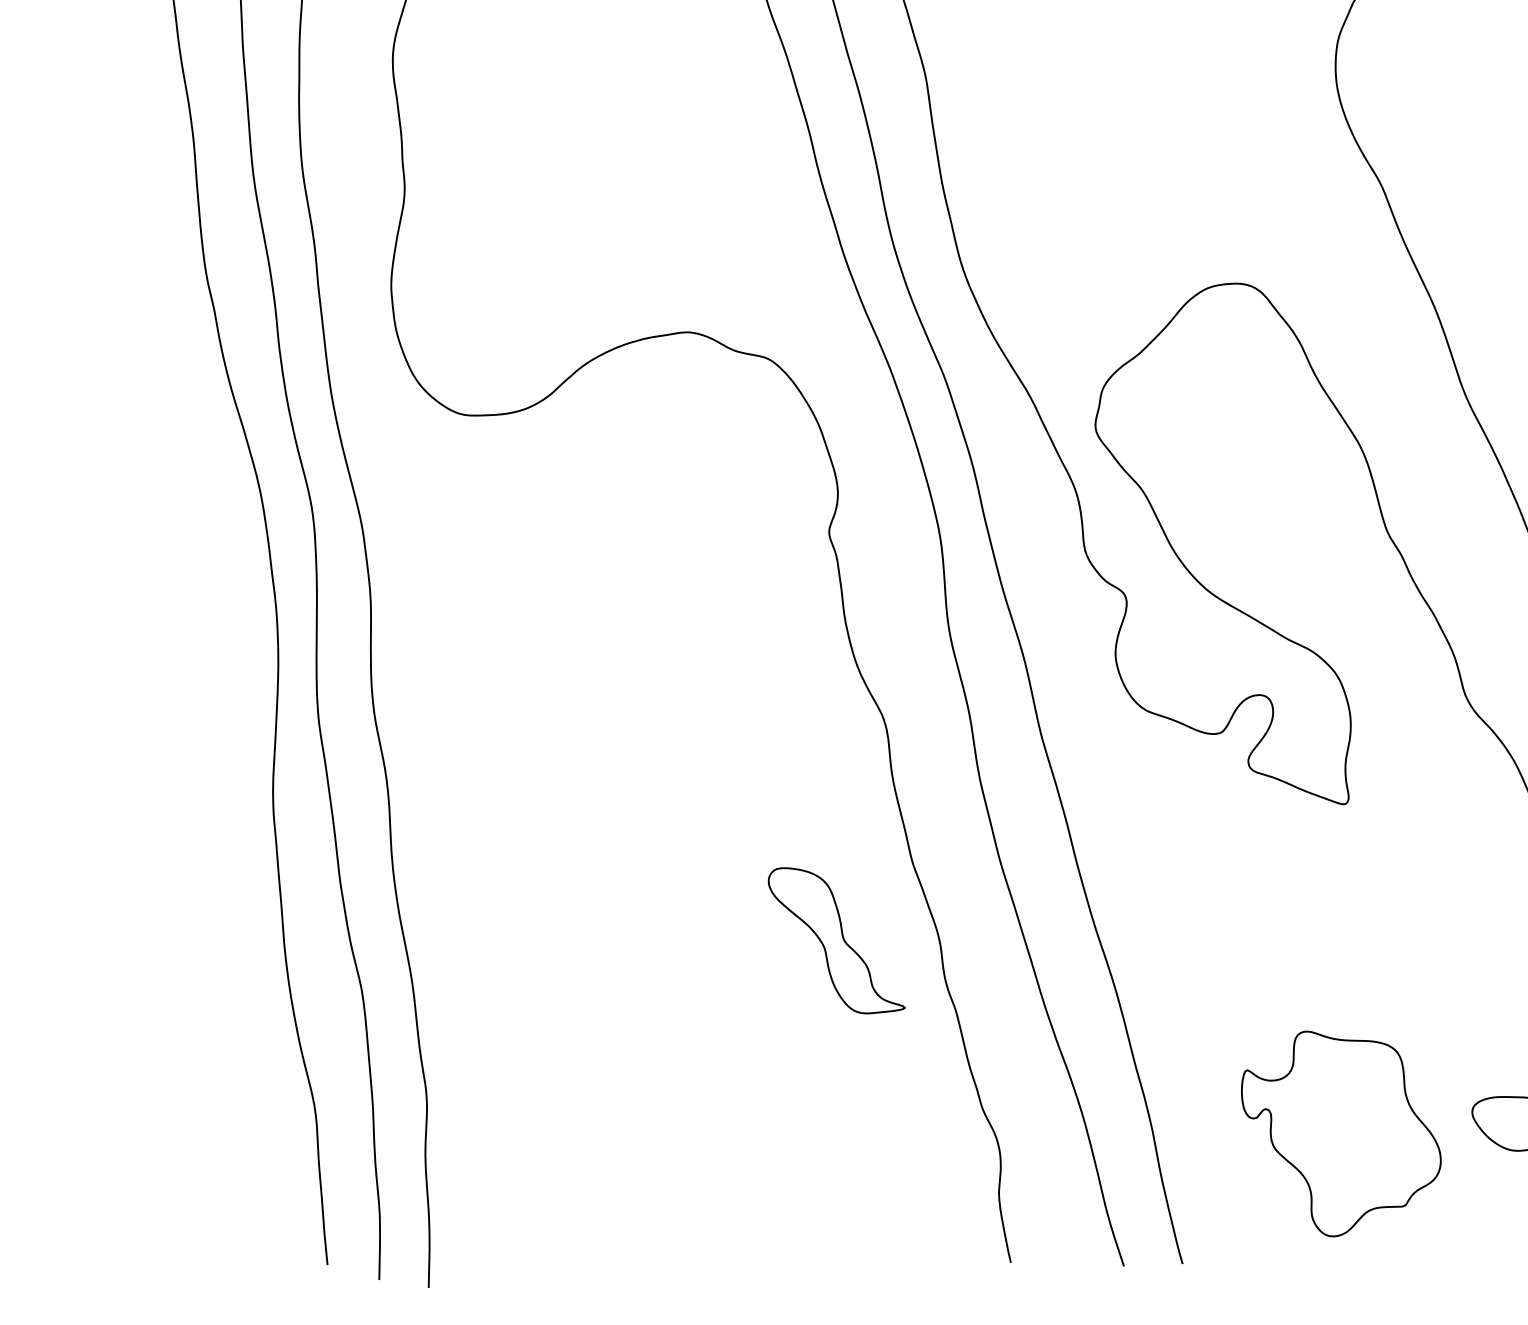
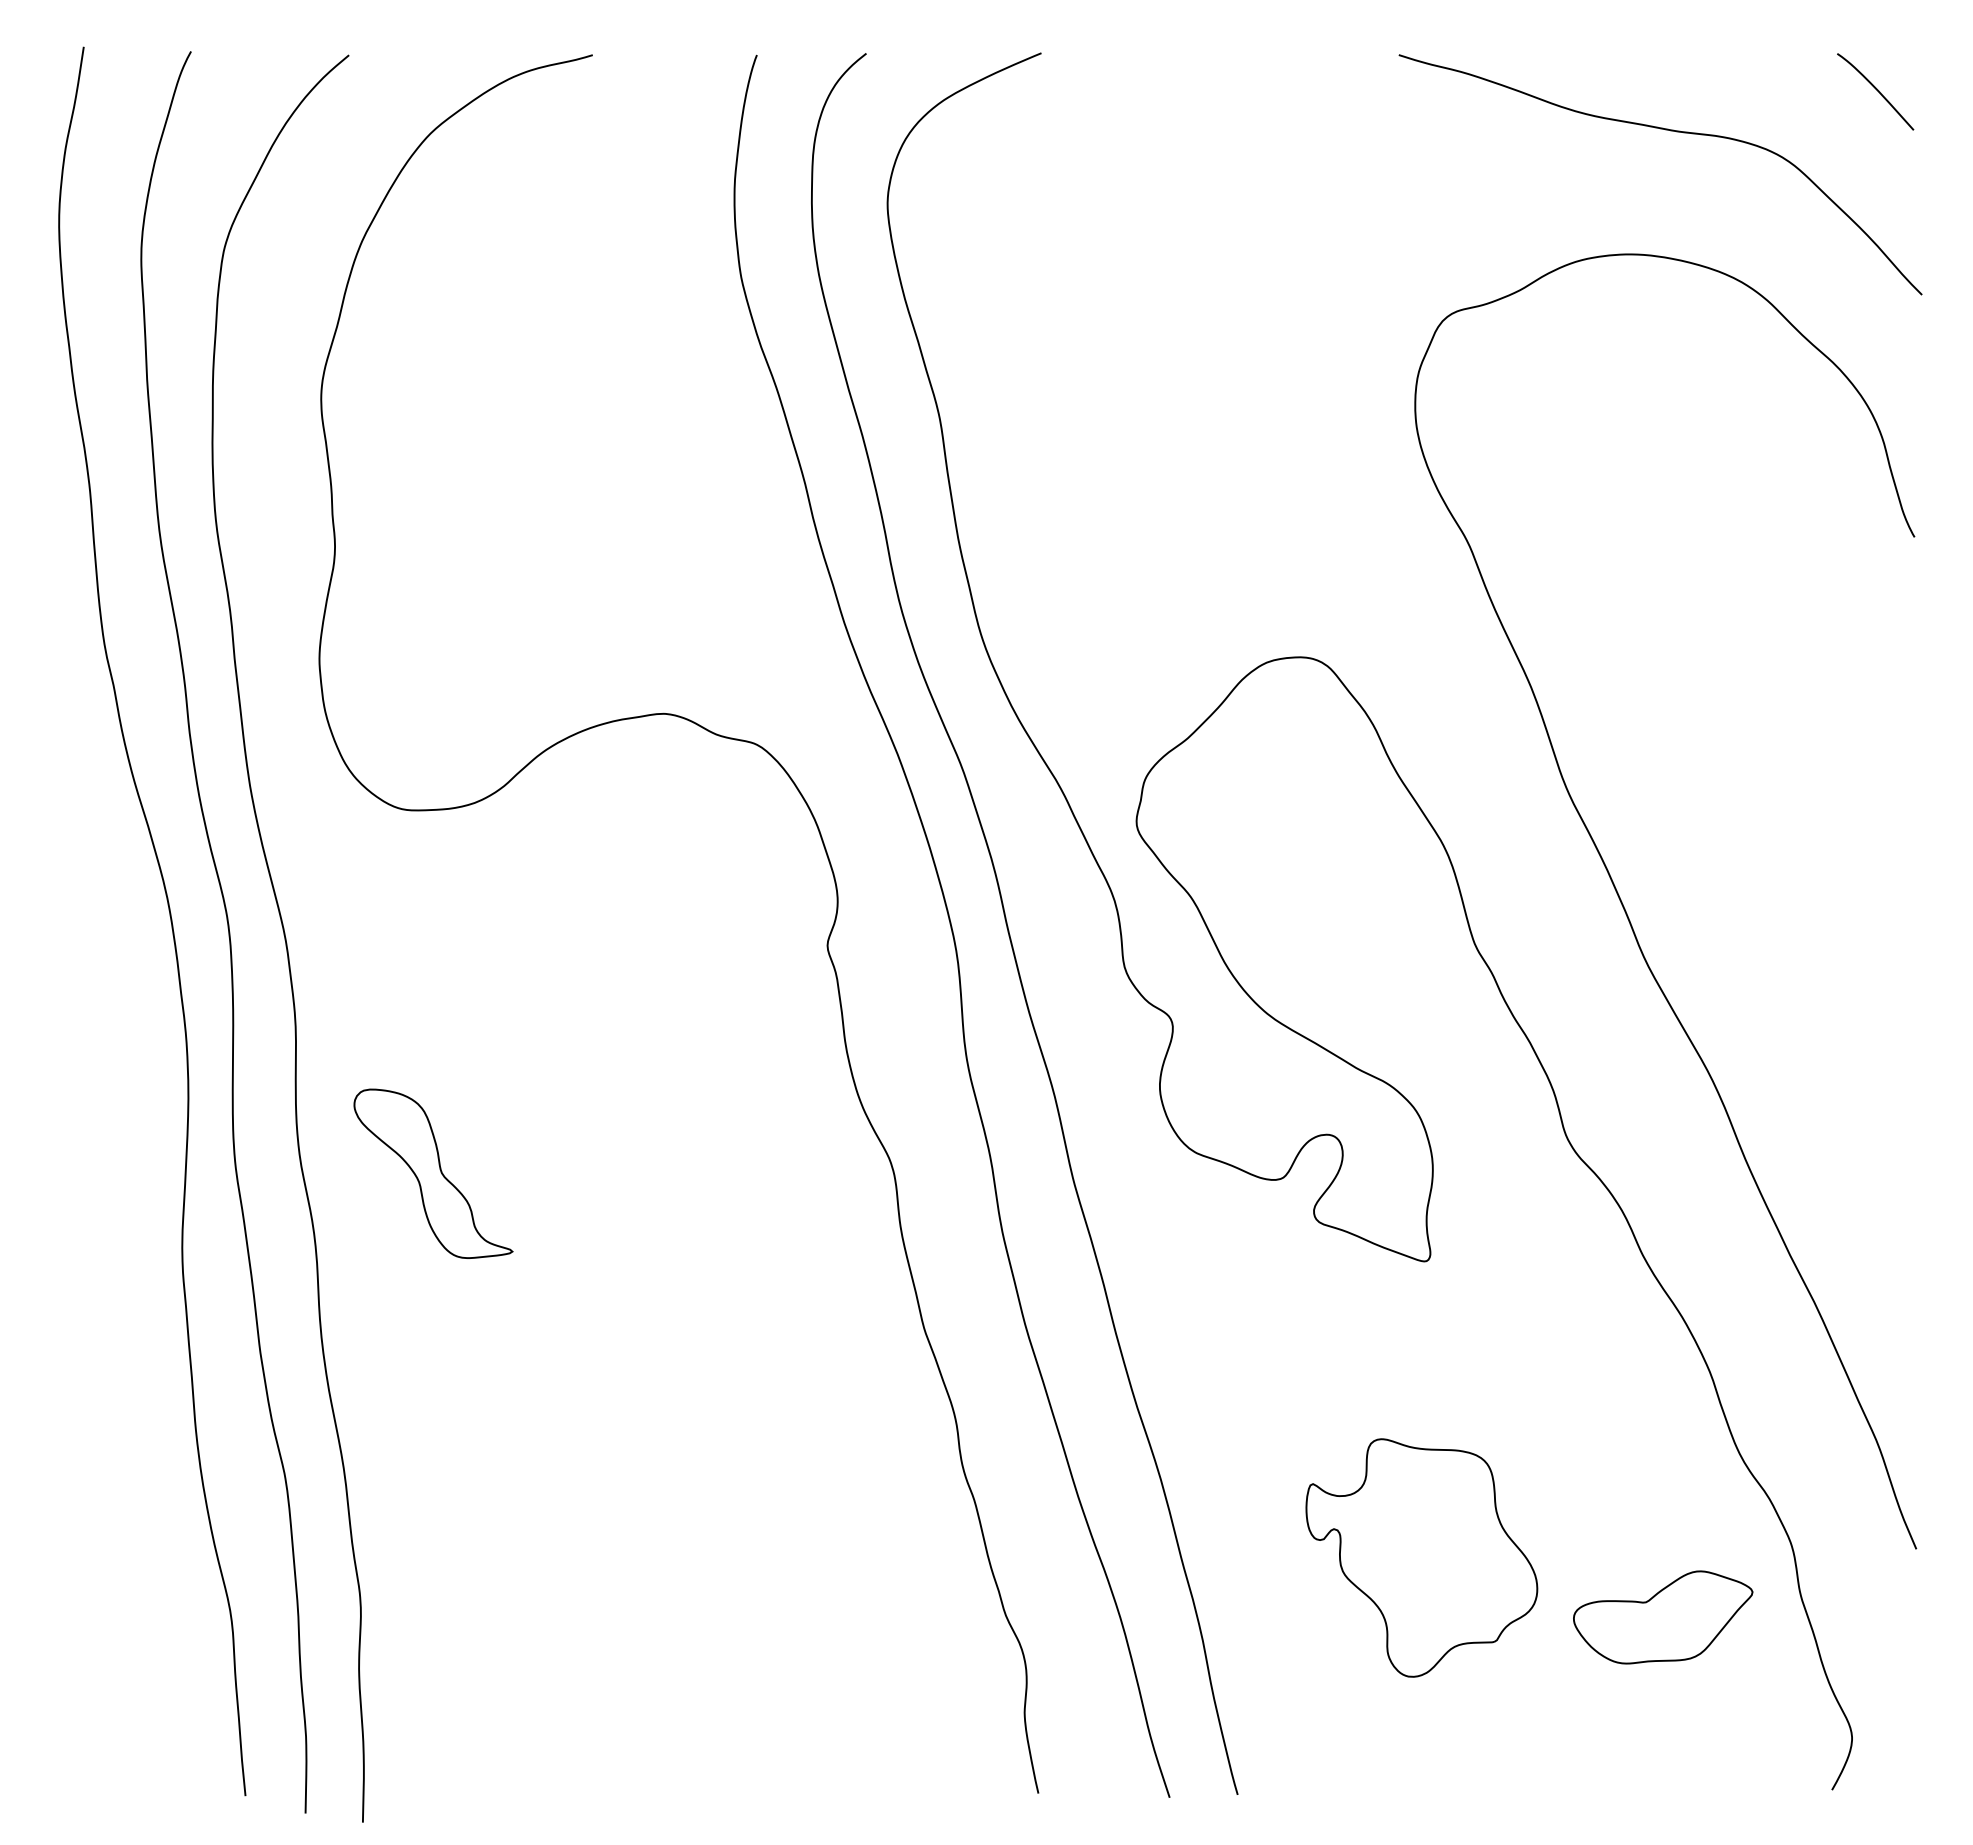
part: (836, 940) -> (433, 1173), moved
part: (1341, 1133) -> (1421, 1557), moved

